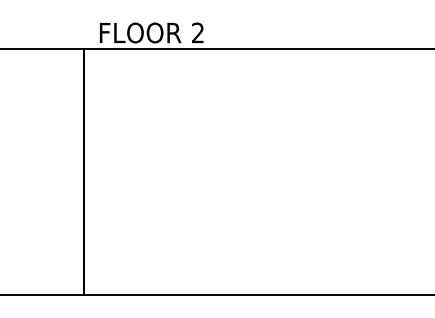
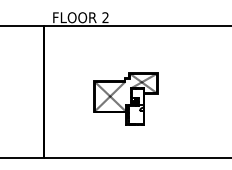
part: (235, 184) -> (125, 98), added

